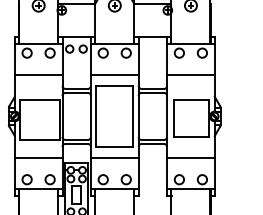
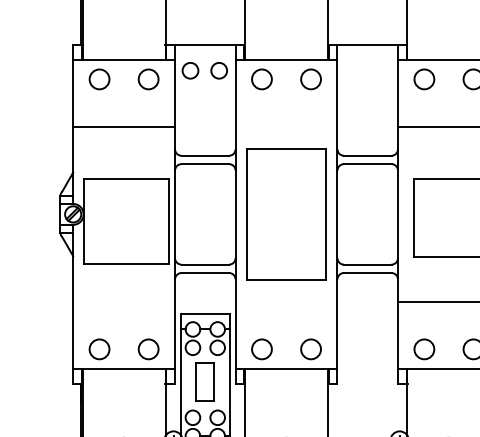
line: (114, 75) -> (285, 127), removed
line: (38, 157) -> (123, 301), removed
line: (114, 157) -> (285, 301), removed

